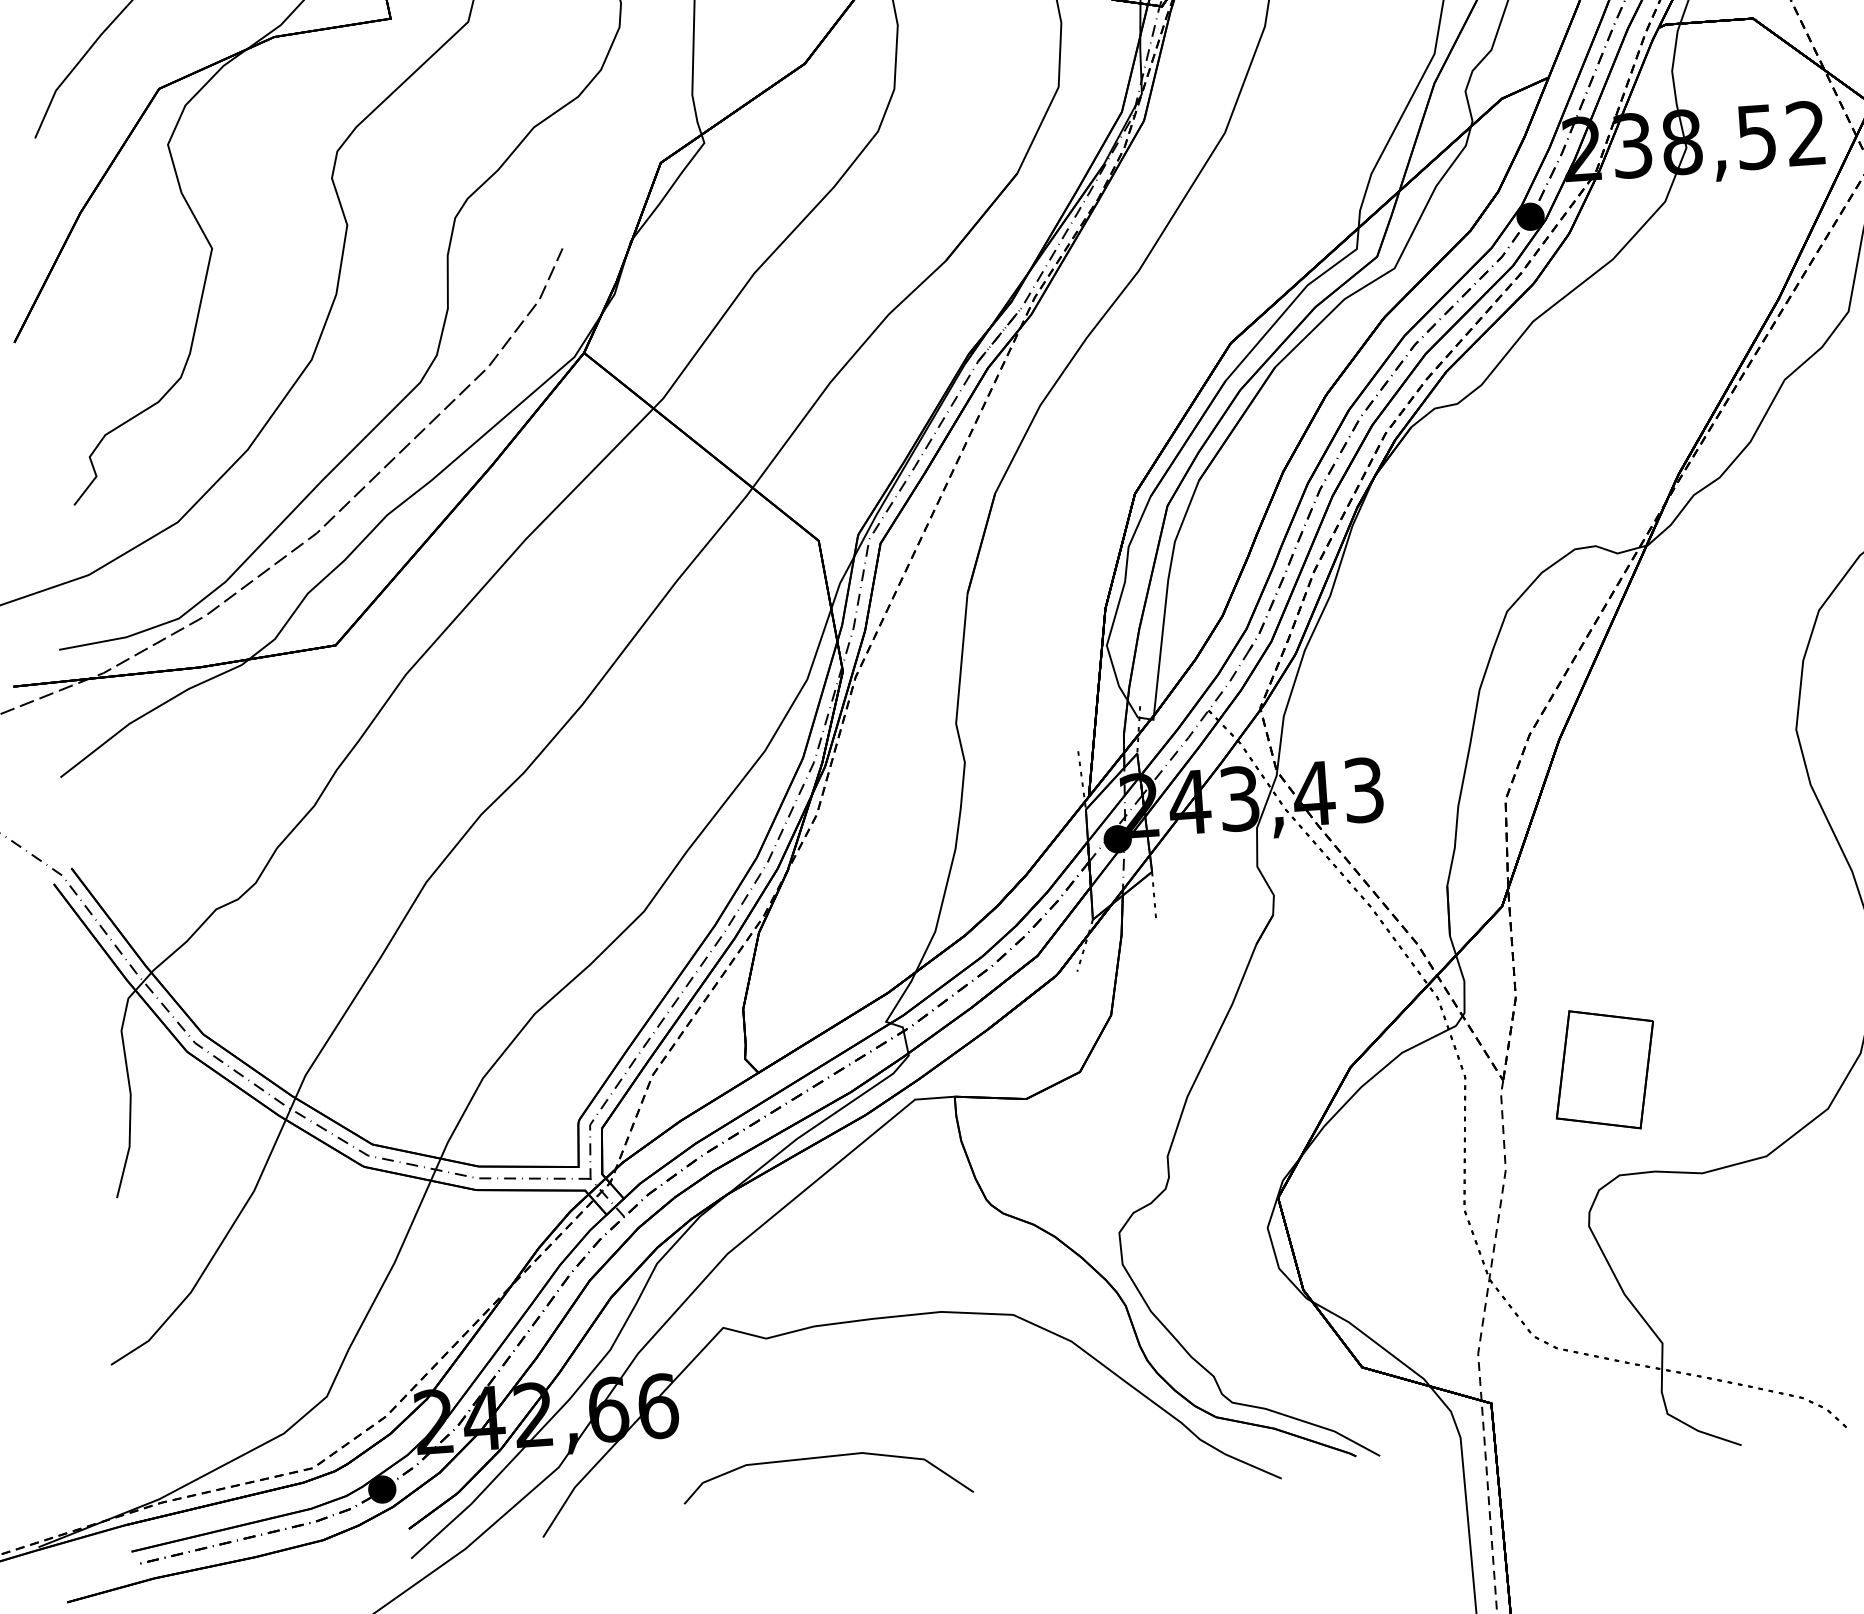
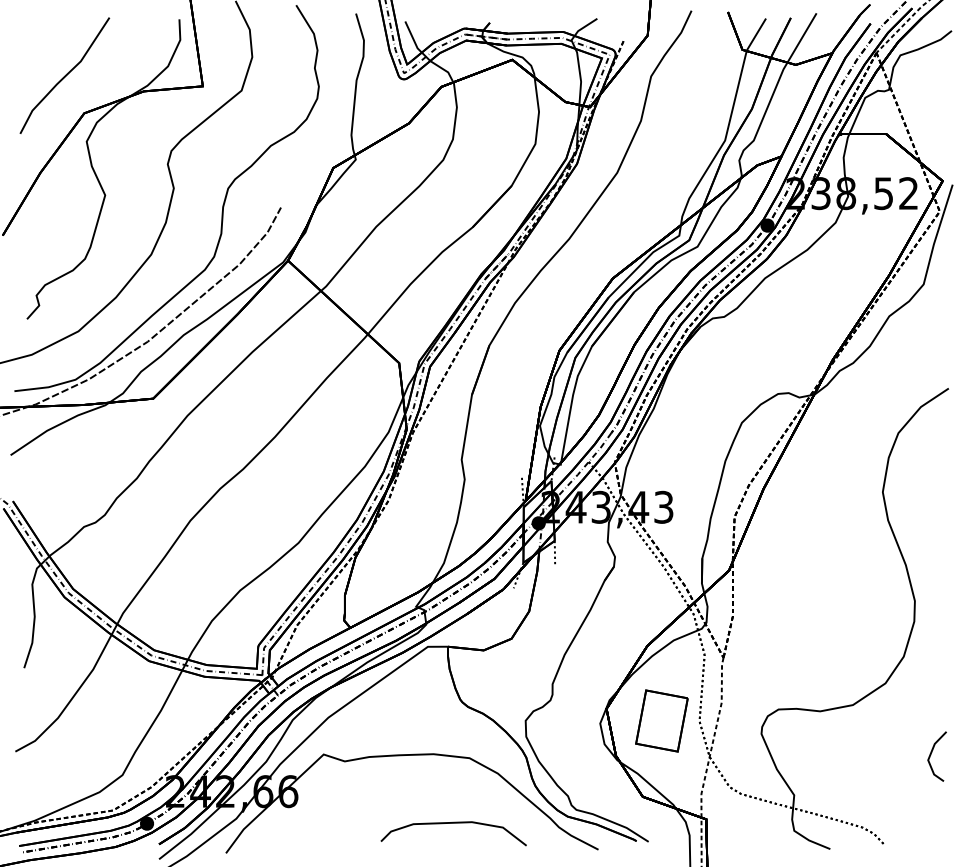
part: (1603, 1068) -> (661, 720), moved
curve: (825, 1458) -> (453, 823), moved

